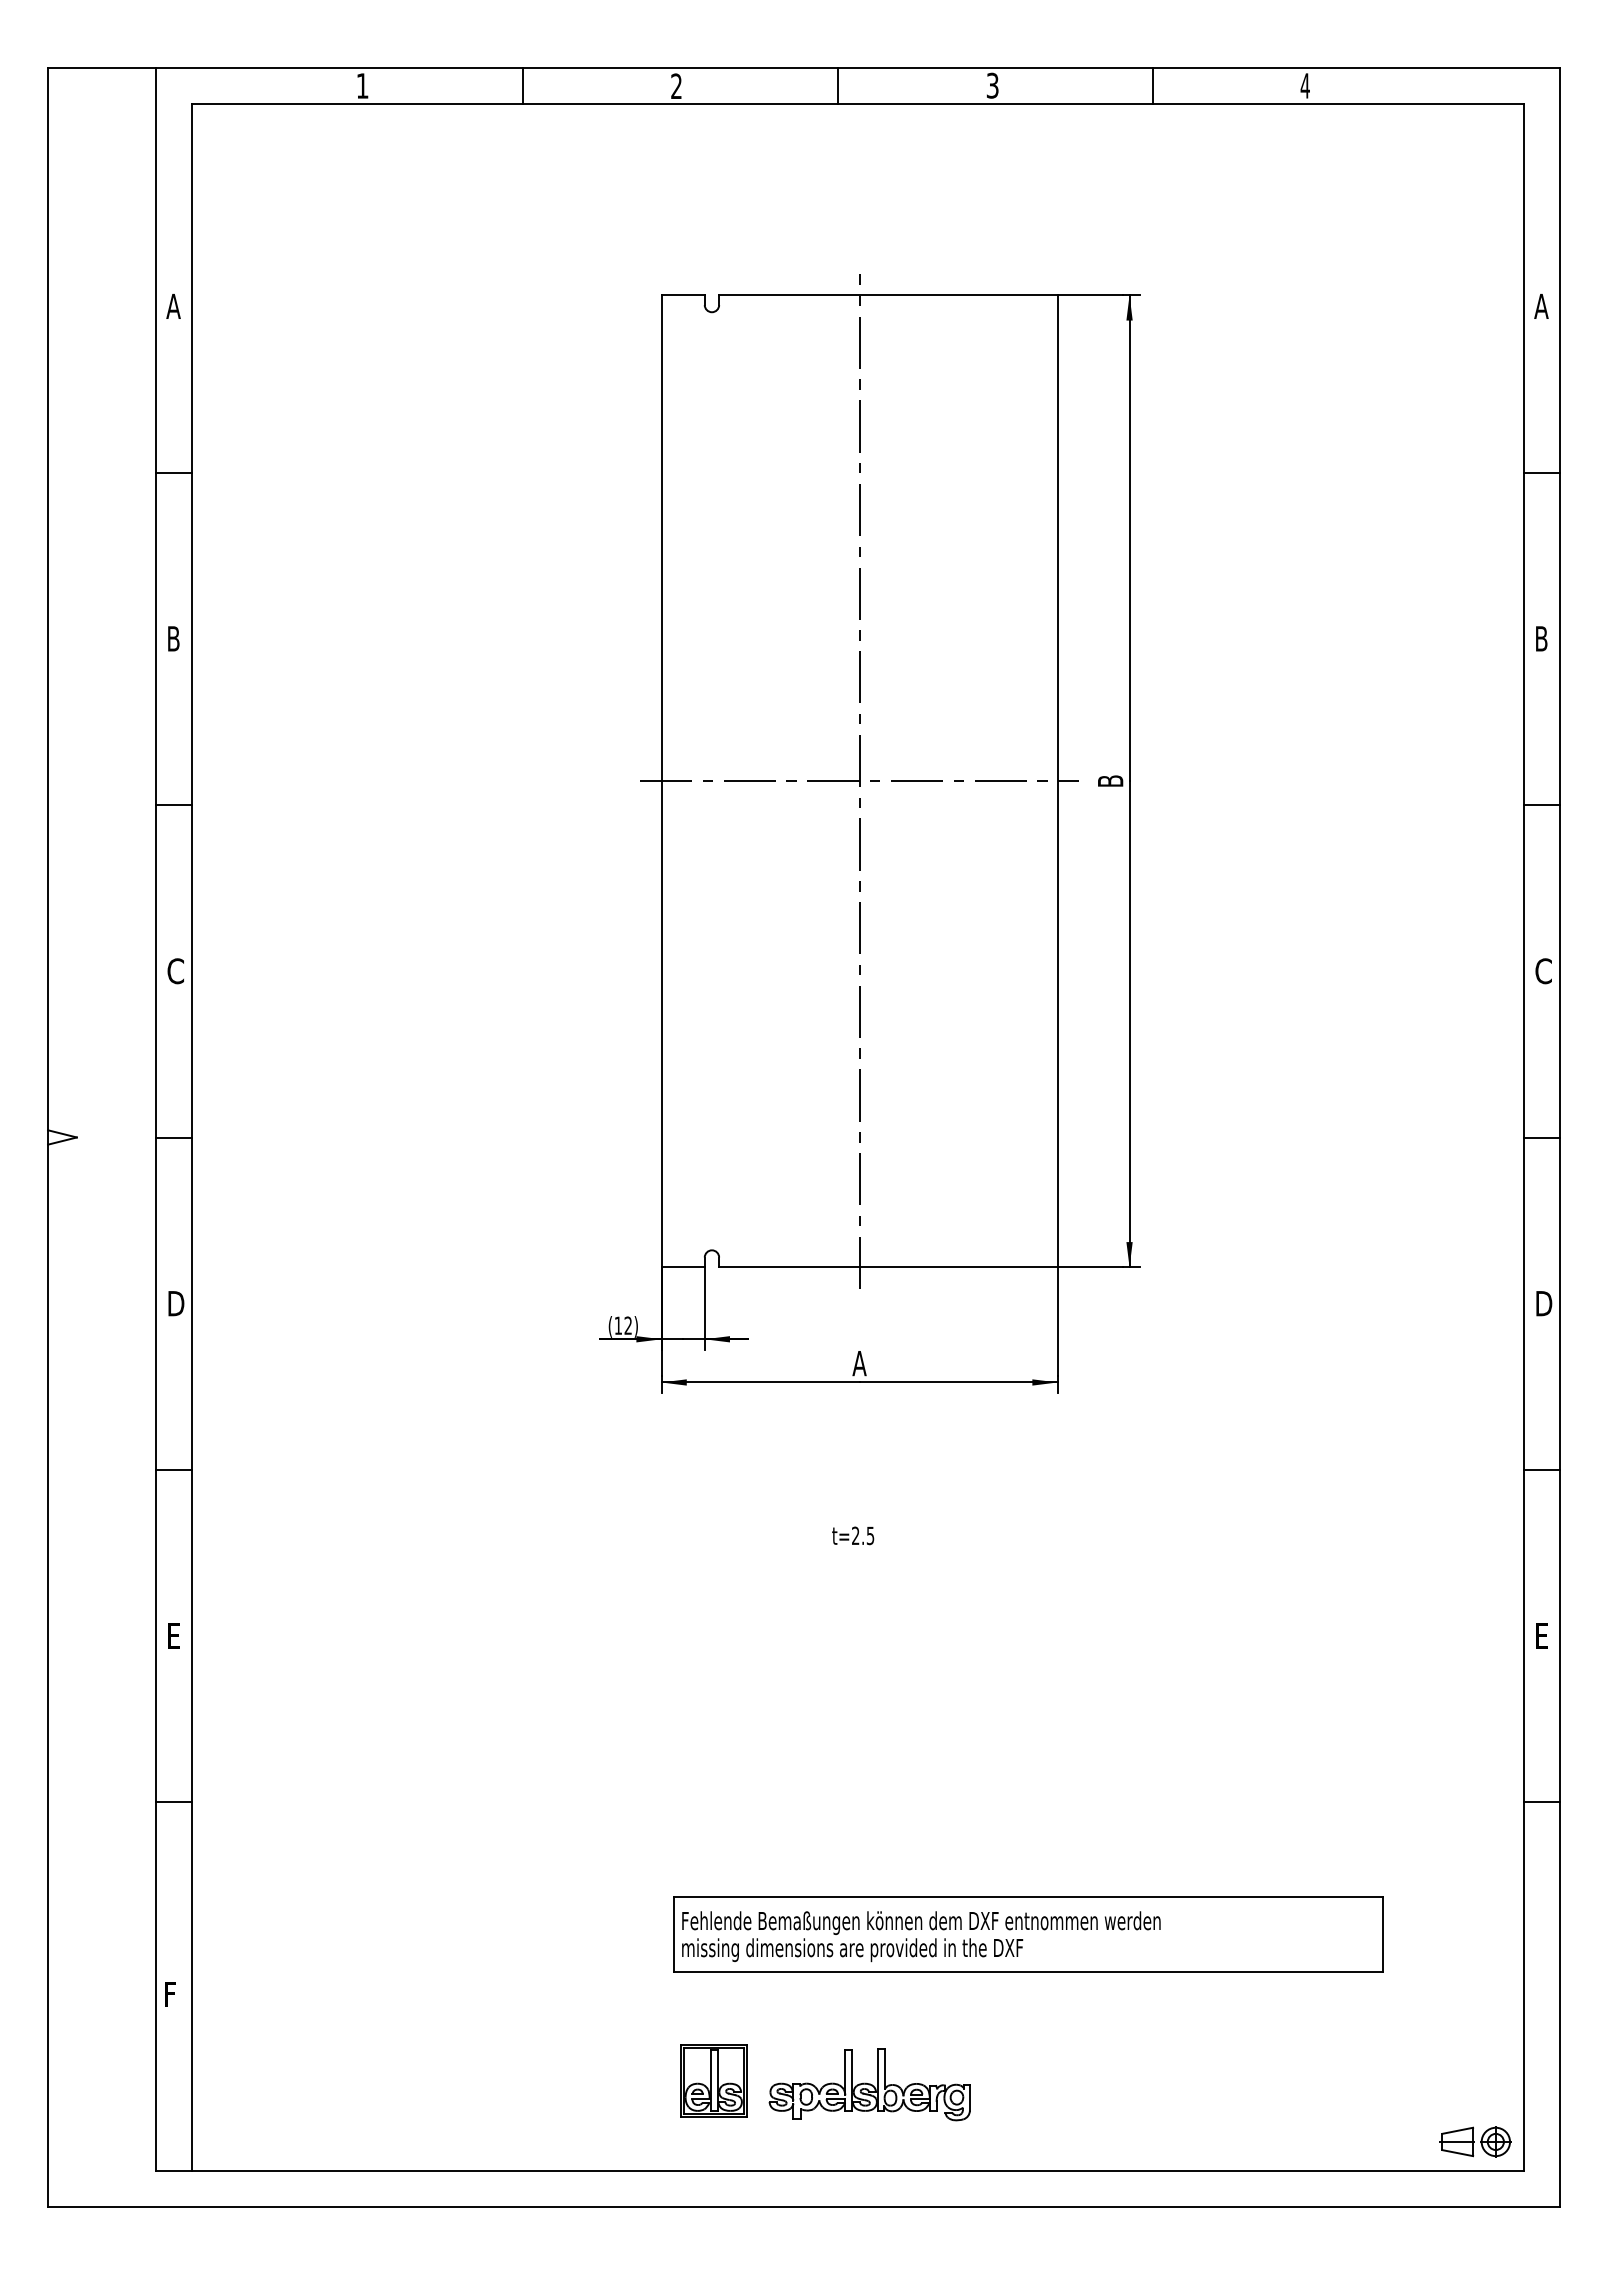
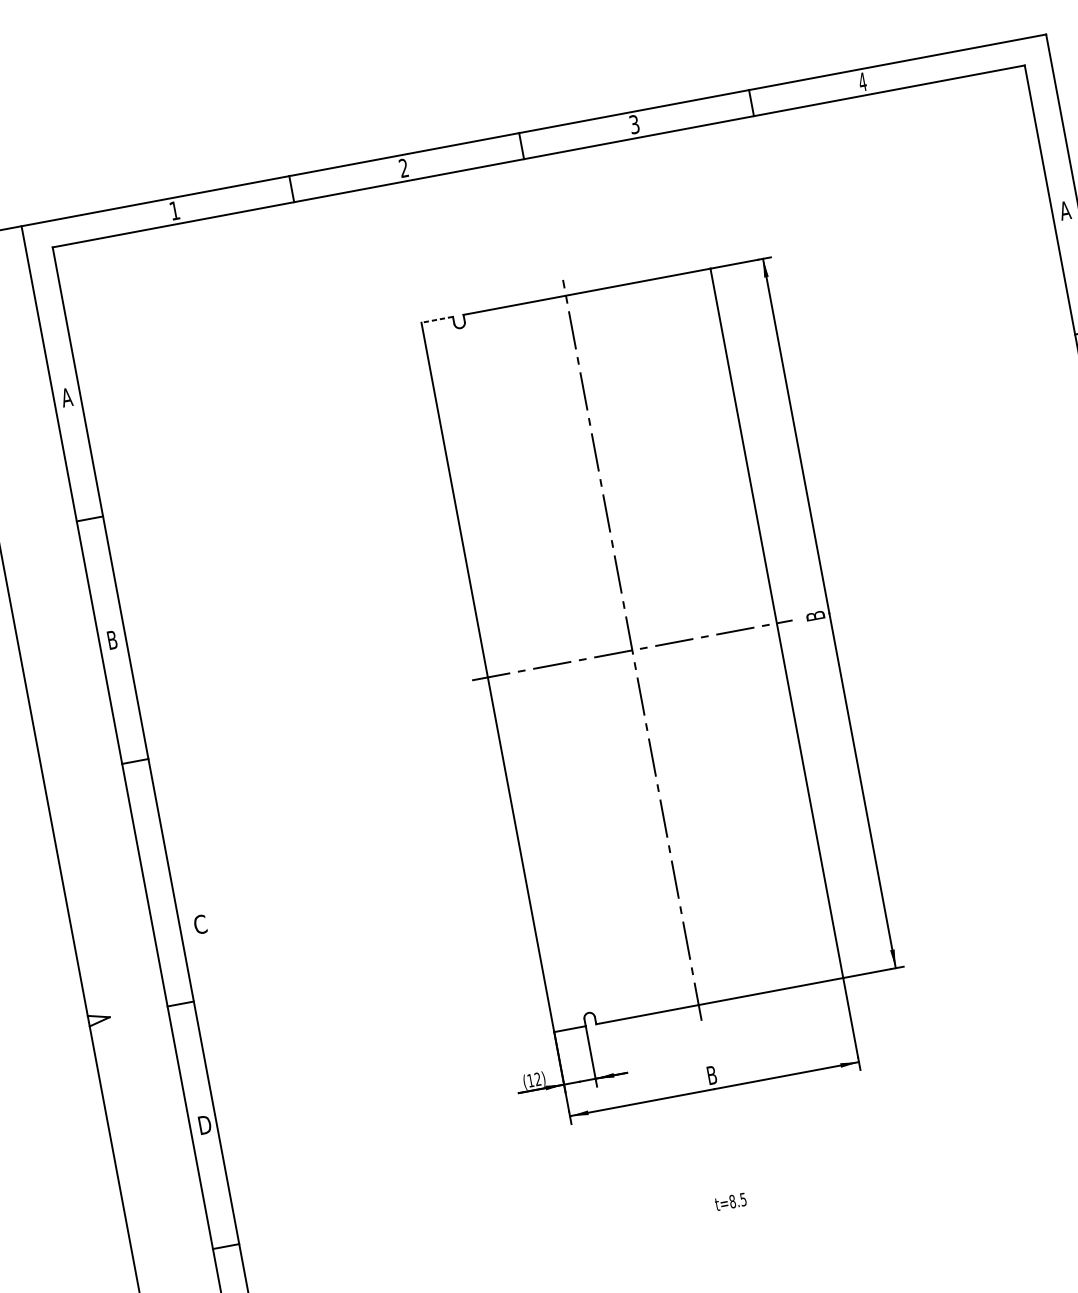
line: (683, 295) -> (437, 319), solid -> dashed
text: (175, 971) -> (200, 924), moved
text: (859, 1363) -> (711, 1075), A -> B
text: (855, 1535) -> (732, 1201), t=2.5 -> t=8.5

